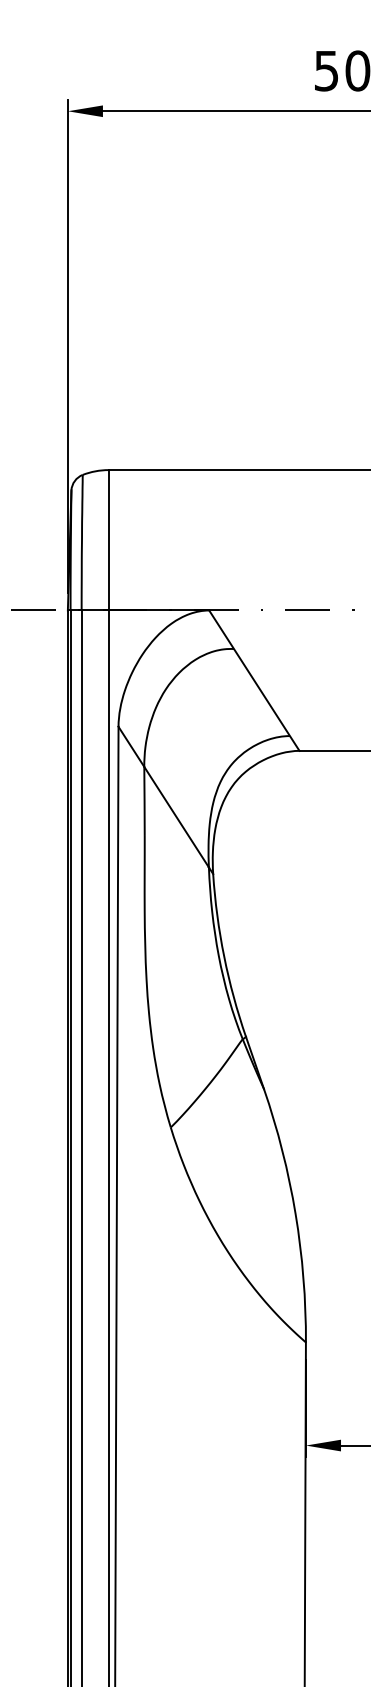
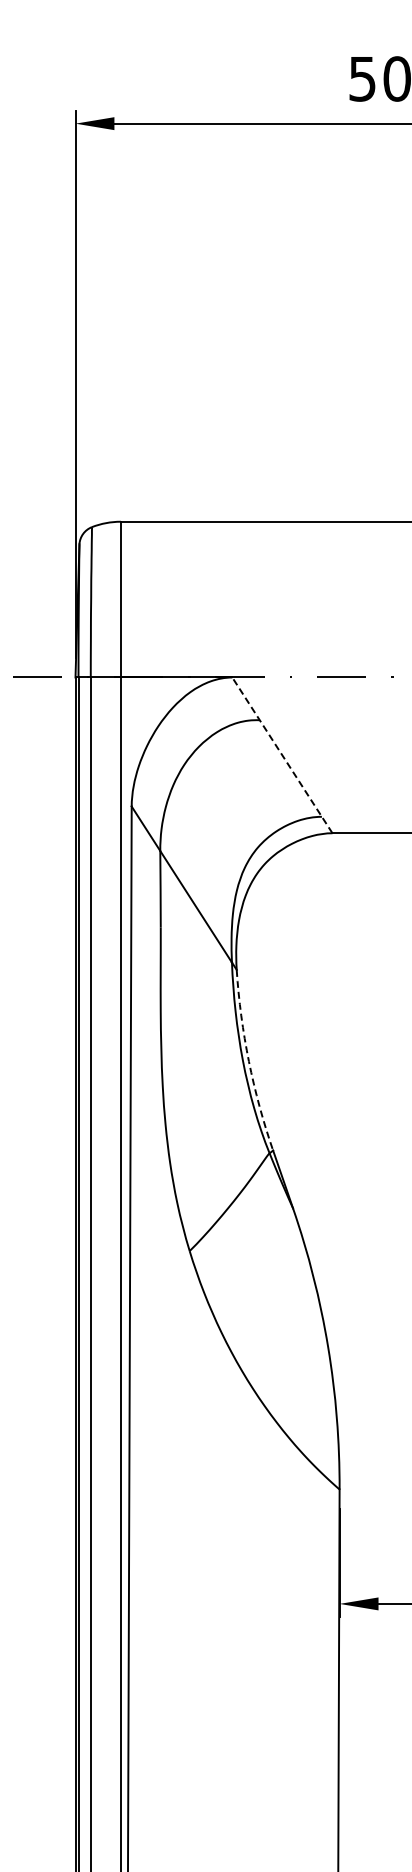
line: (254, 680) -> (282, 755), solid -> dashed
arc: (223, 956) -> (248, 1061), solid -> dashed

